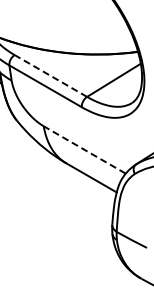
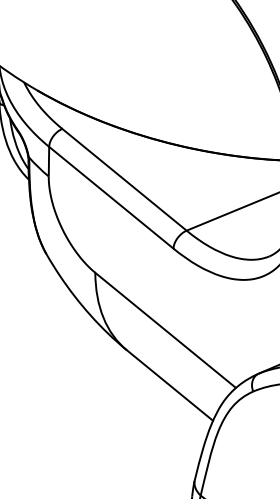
line: (50, 76) -> (123, 180), dashed -> solid
line: (84, 149) -> (165, 329), dashed -> solid

